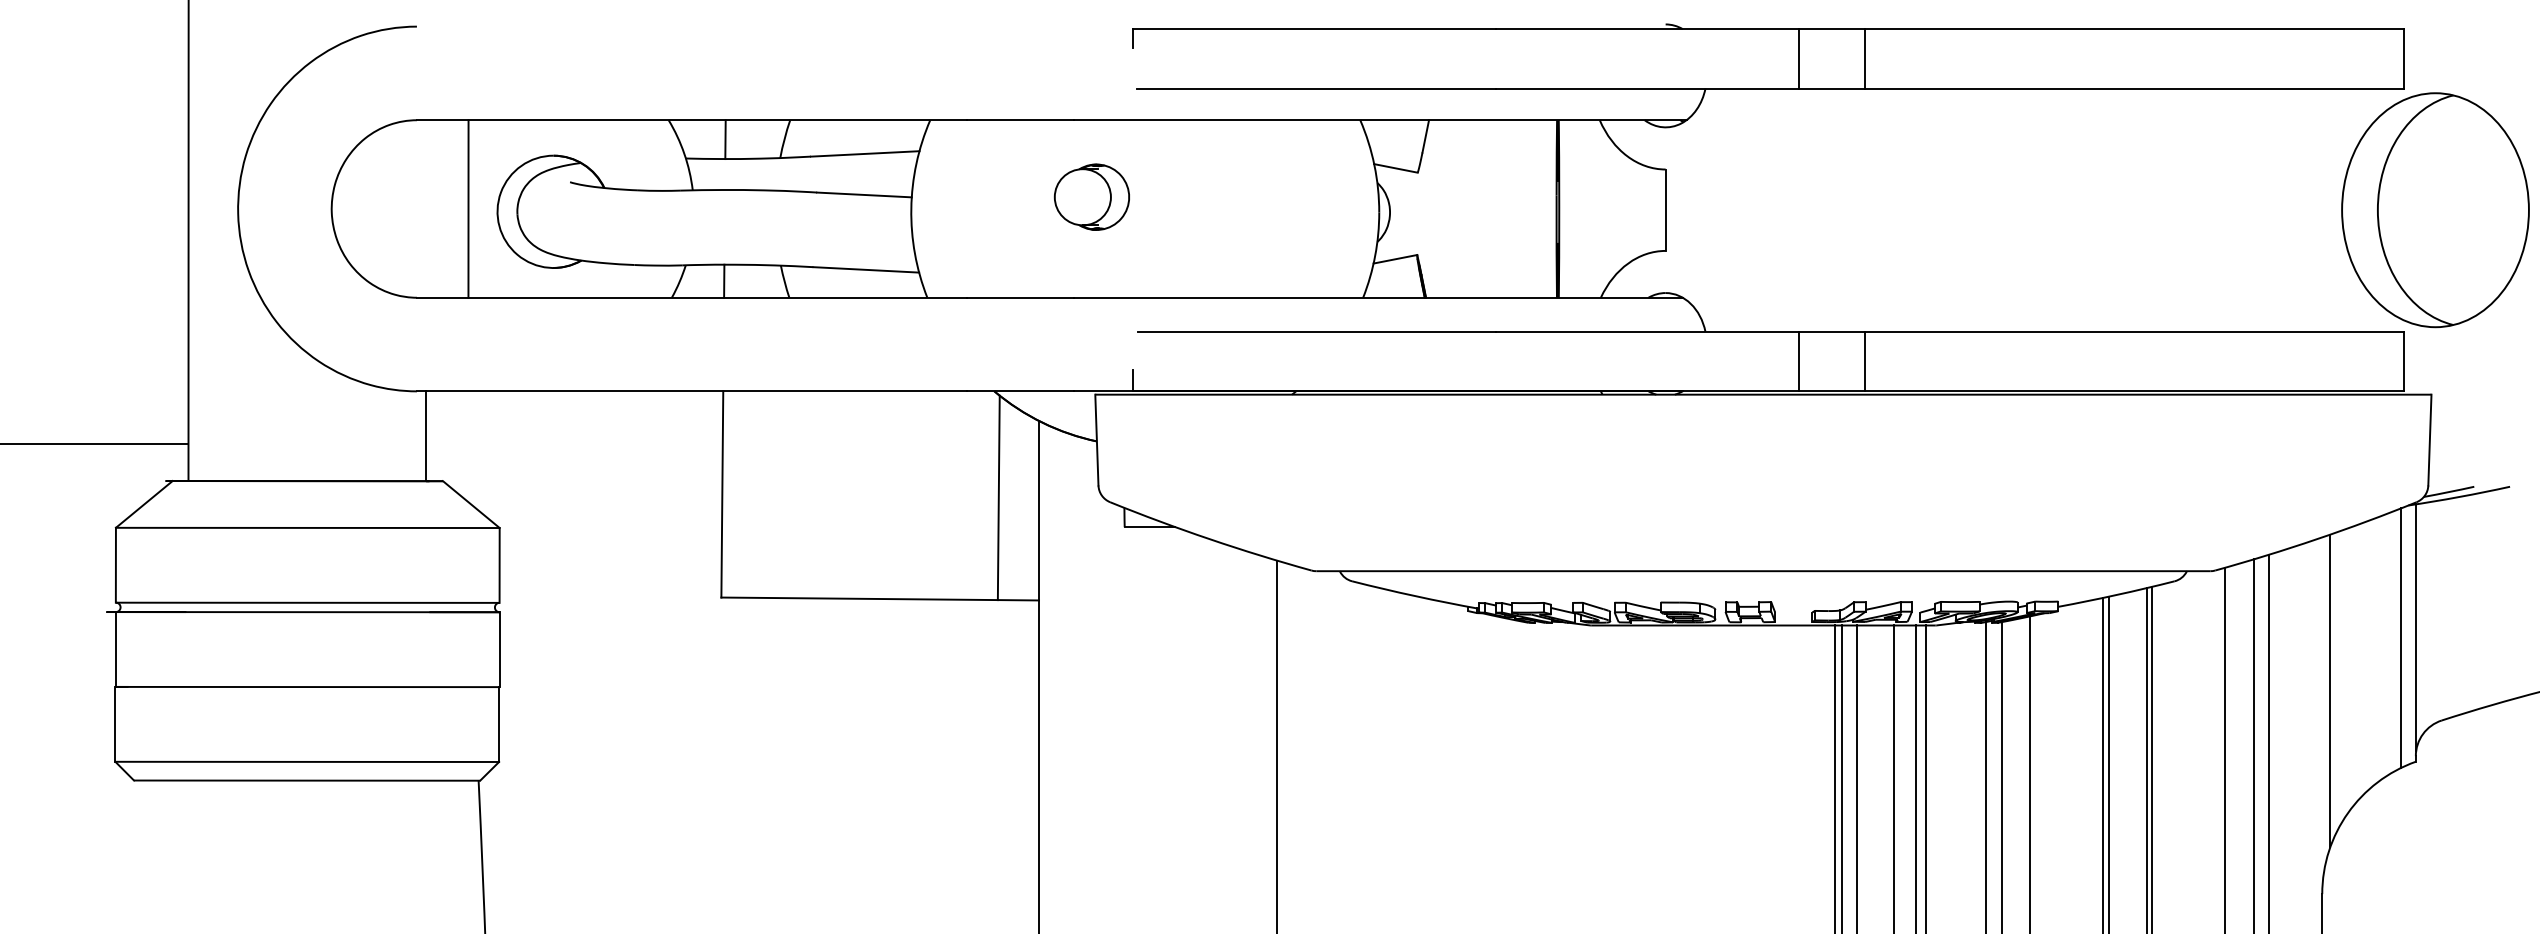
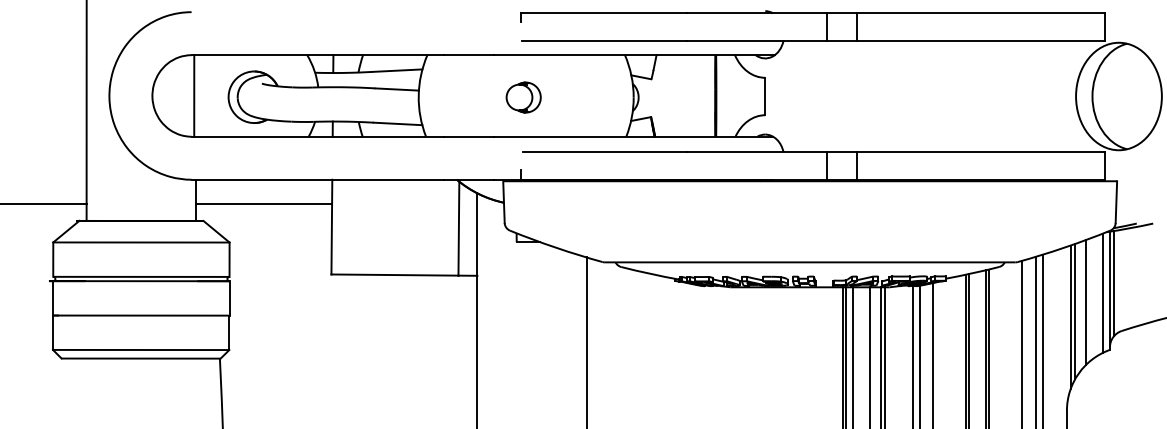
part: (1091, 197) -> (523, 97), moved
line: (469, 207) -> (194, 95), moved
line: (573, 445) -> (263, 204), added
line: (2423, 617) -> (1113, 283), added
line: (2362, 658) -> (1085, 302), added
line: (2340, 675) -> (1075, 310), added

